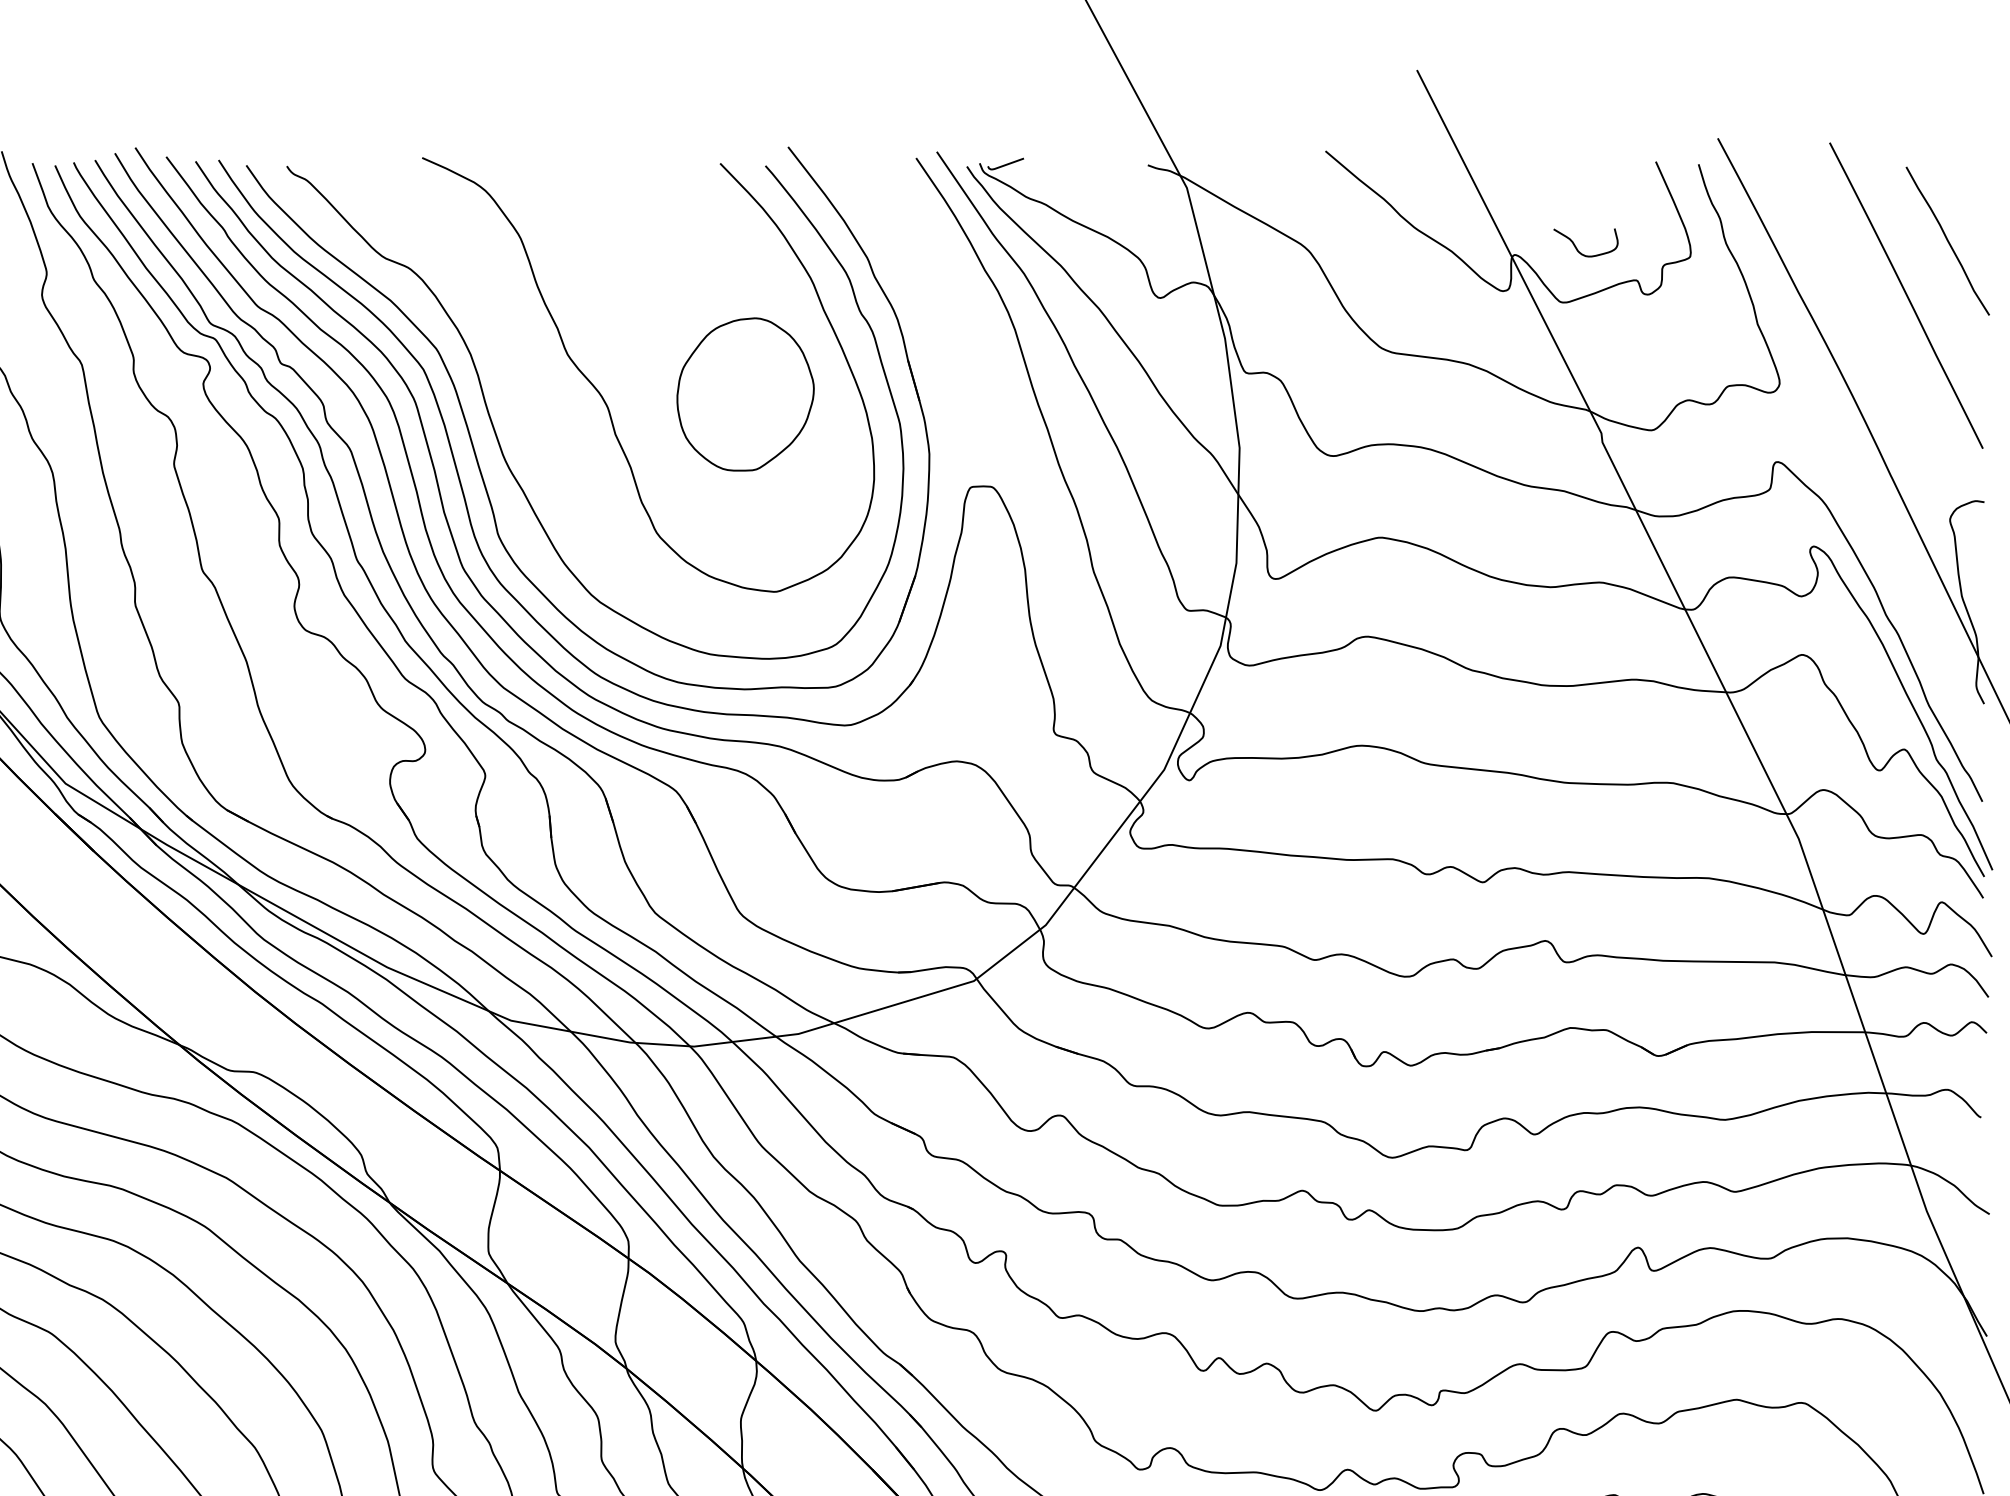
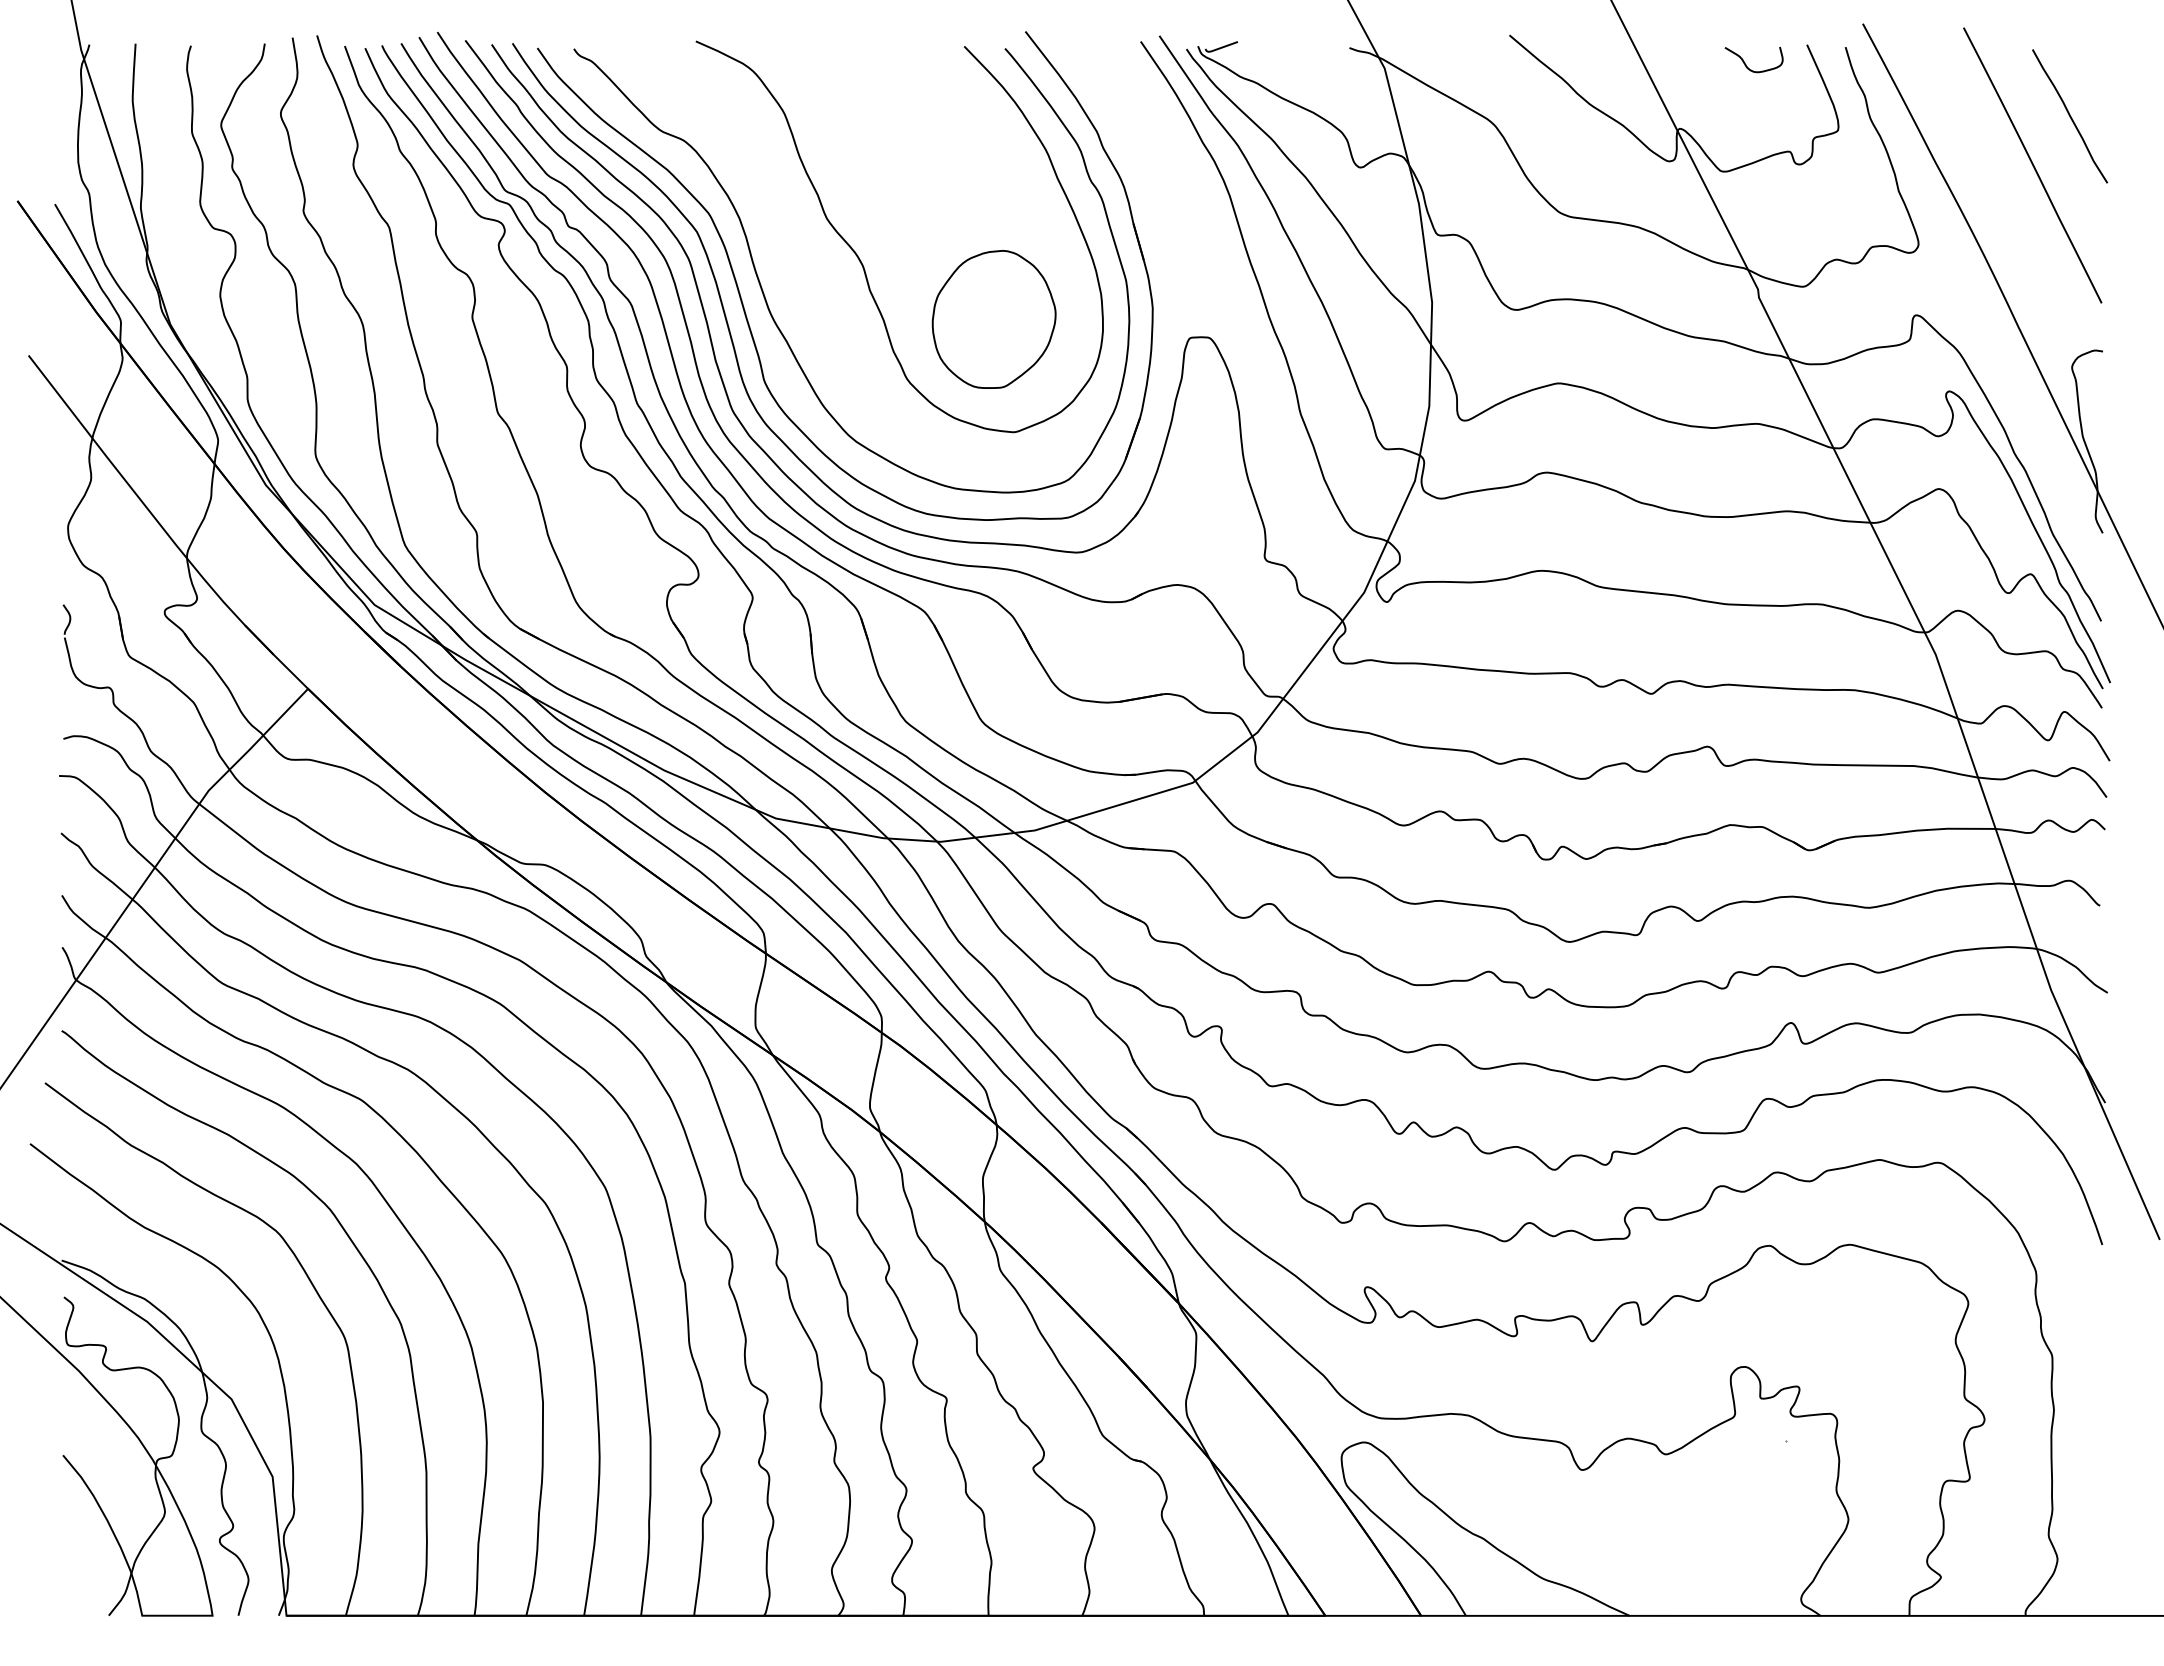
curve: (1577, 247) -> (1746, 64), moved
part: (744, 394) -> (993, 319), moved

